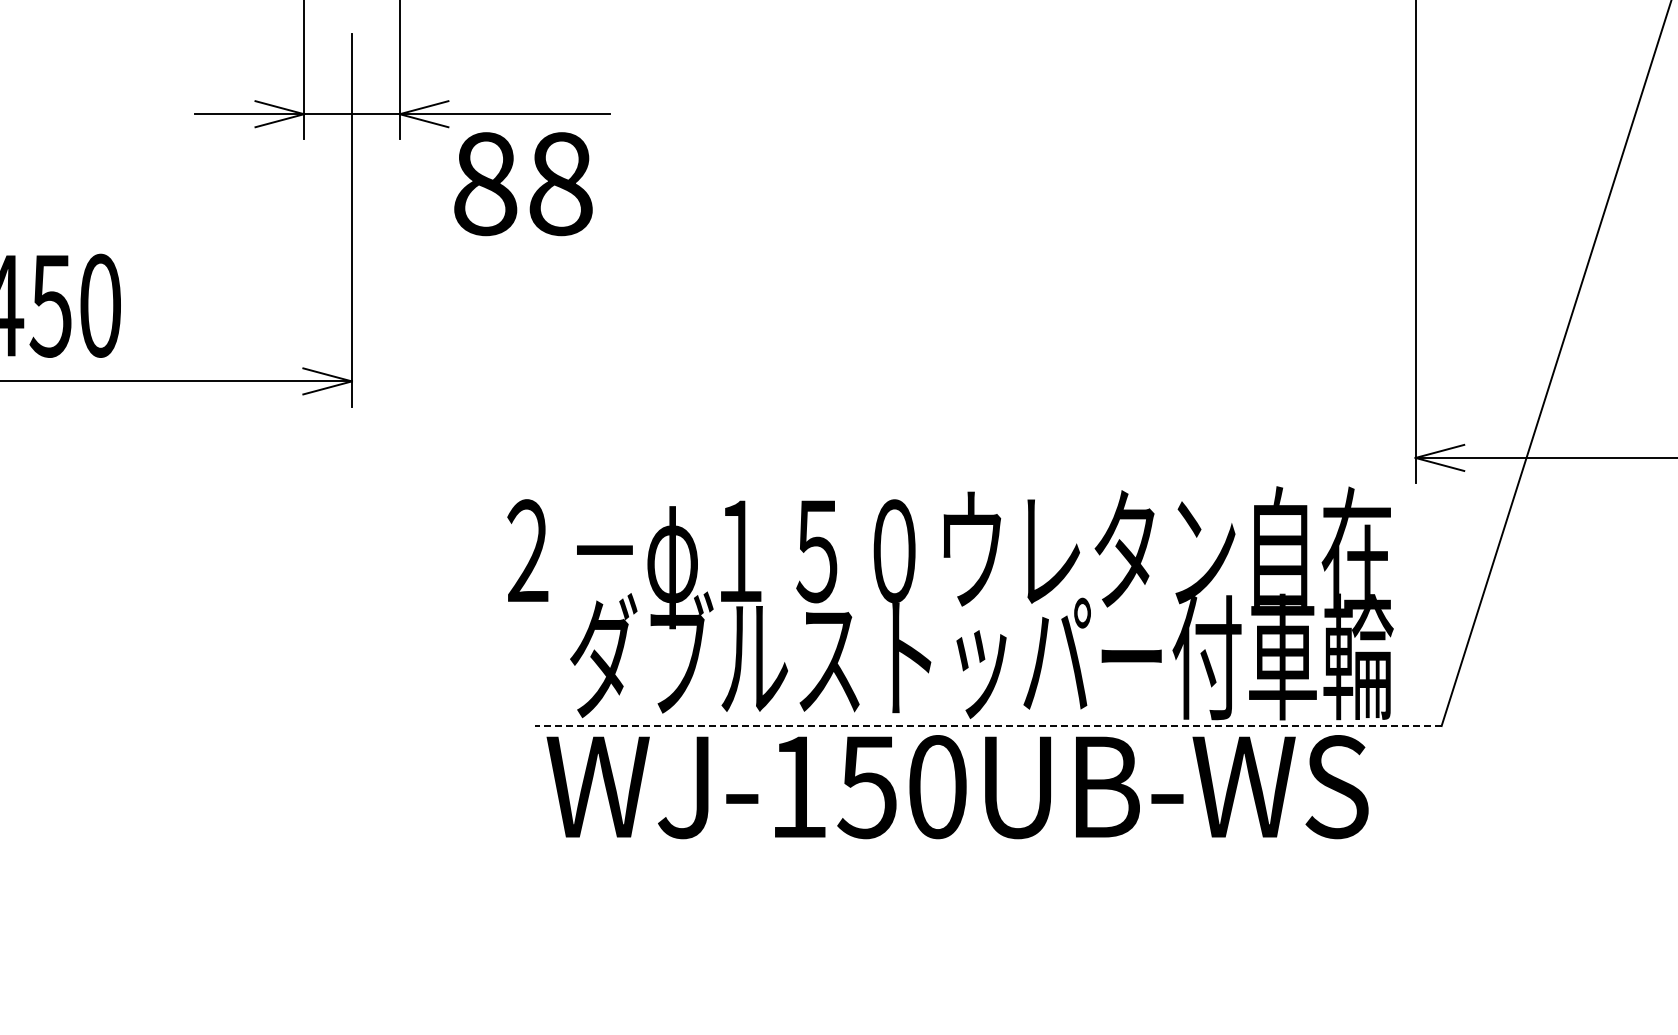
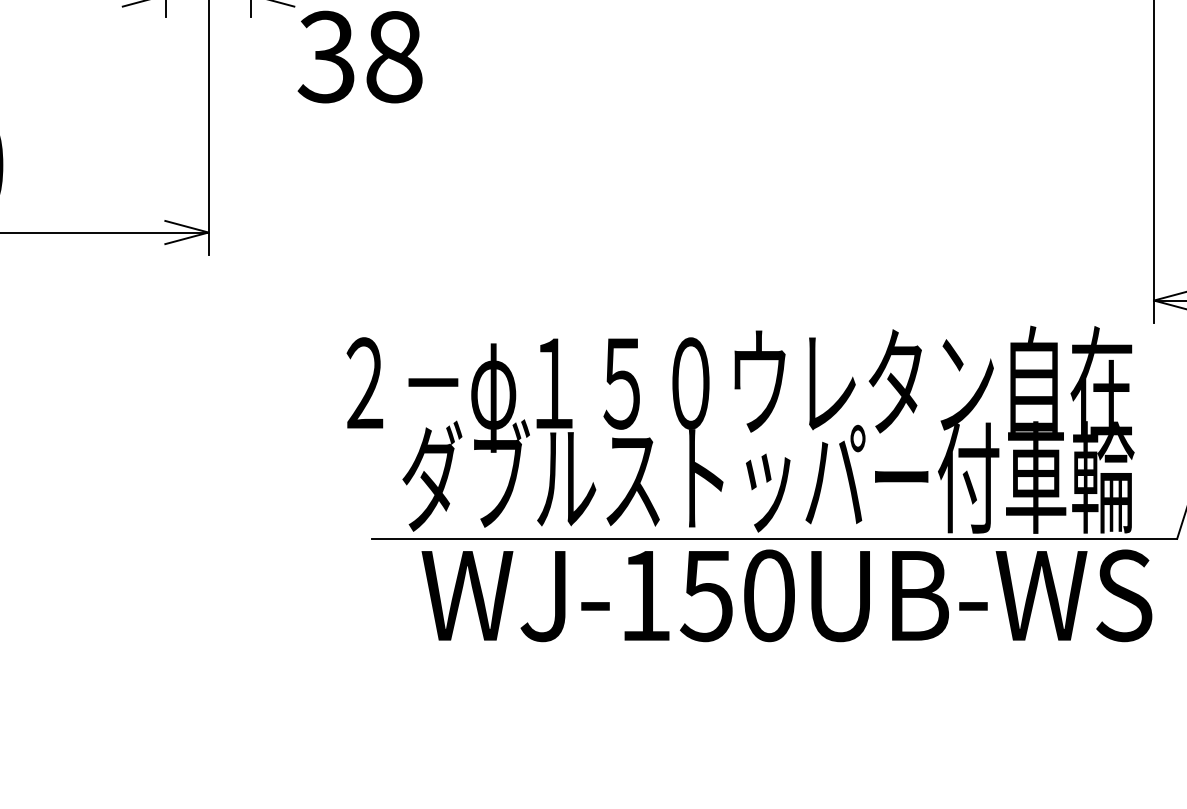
text: (484, 184) -> (326, 57), 88 -> 38
line: (987, 726) -> (773, 539), dashed -> solid
text: (957, 787) -> (786, 596), moved

